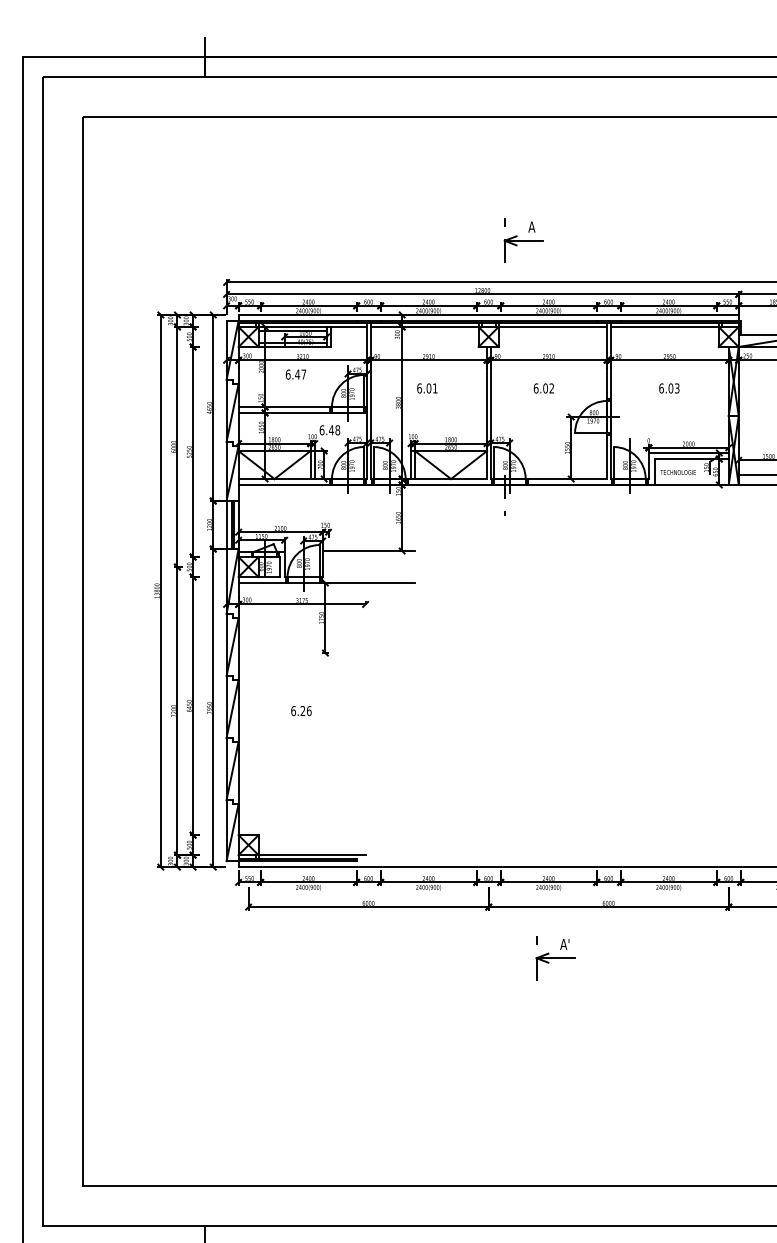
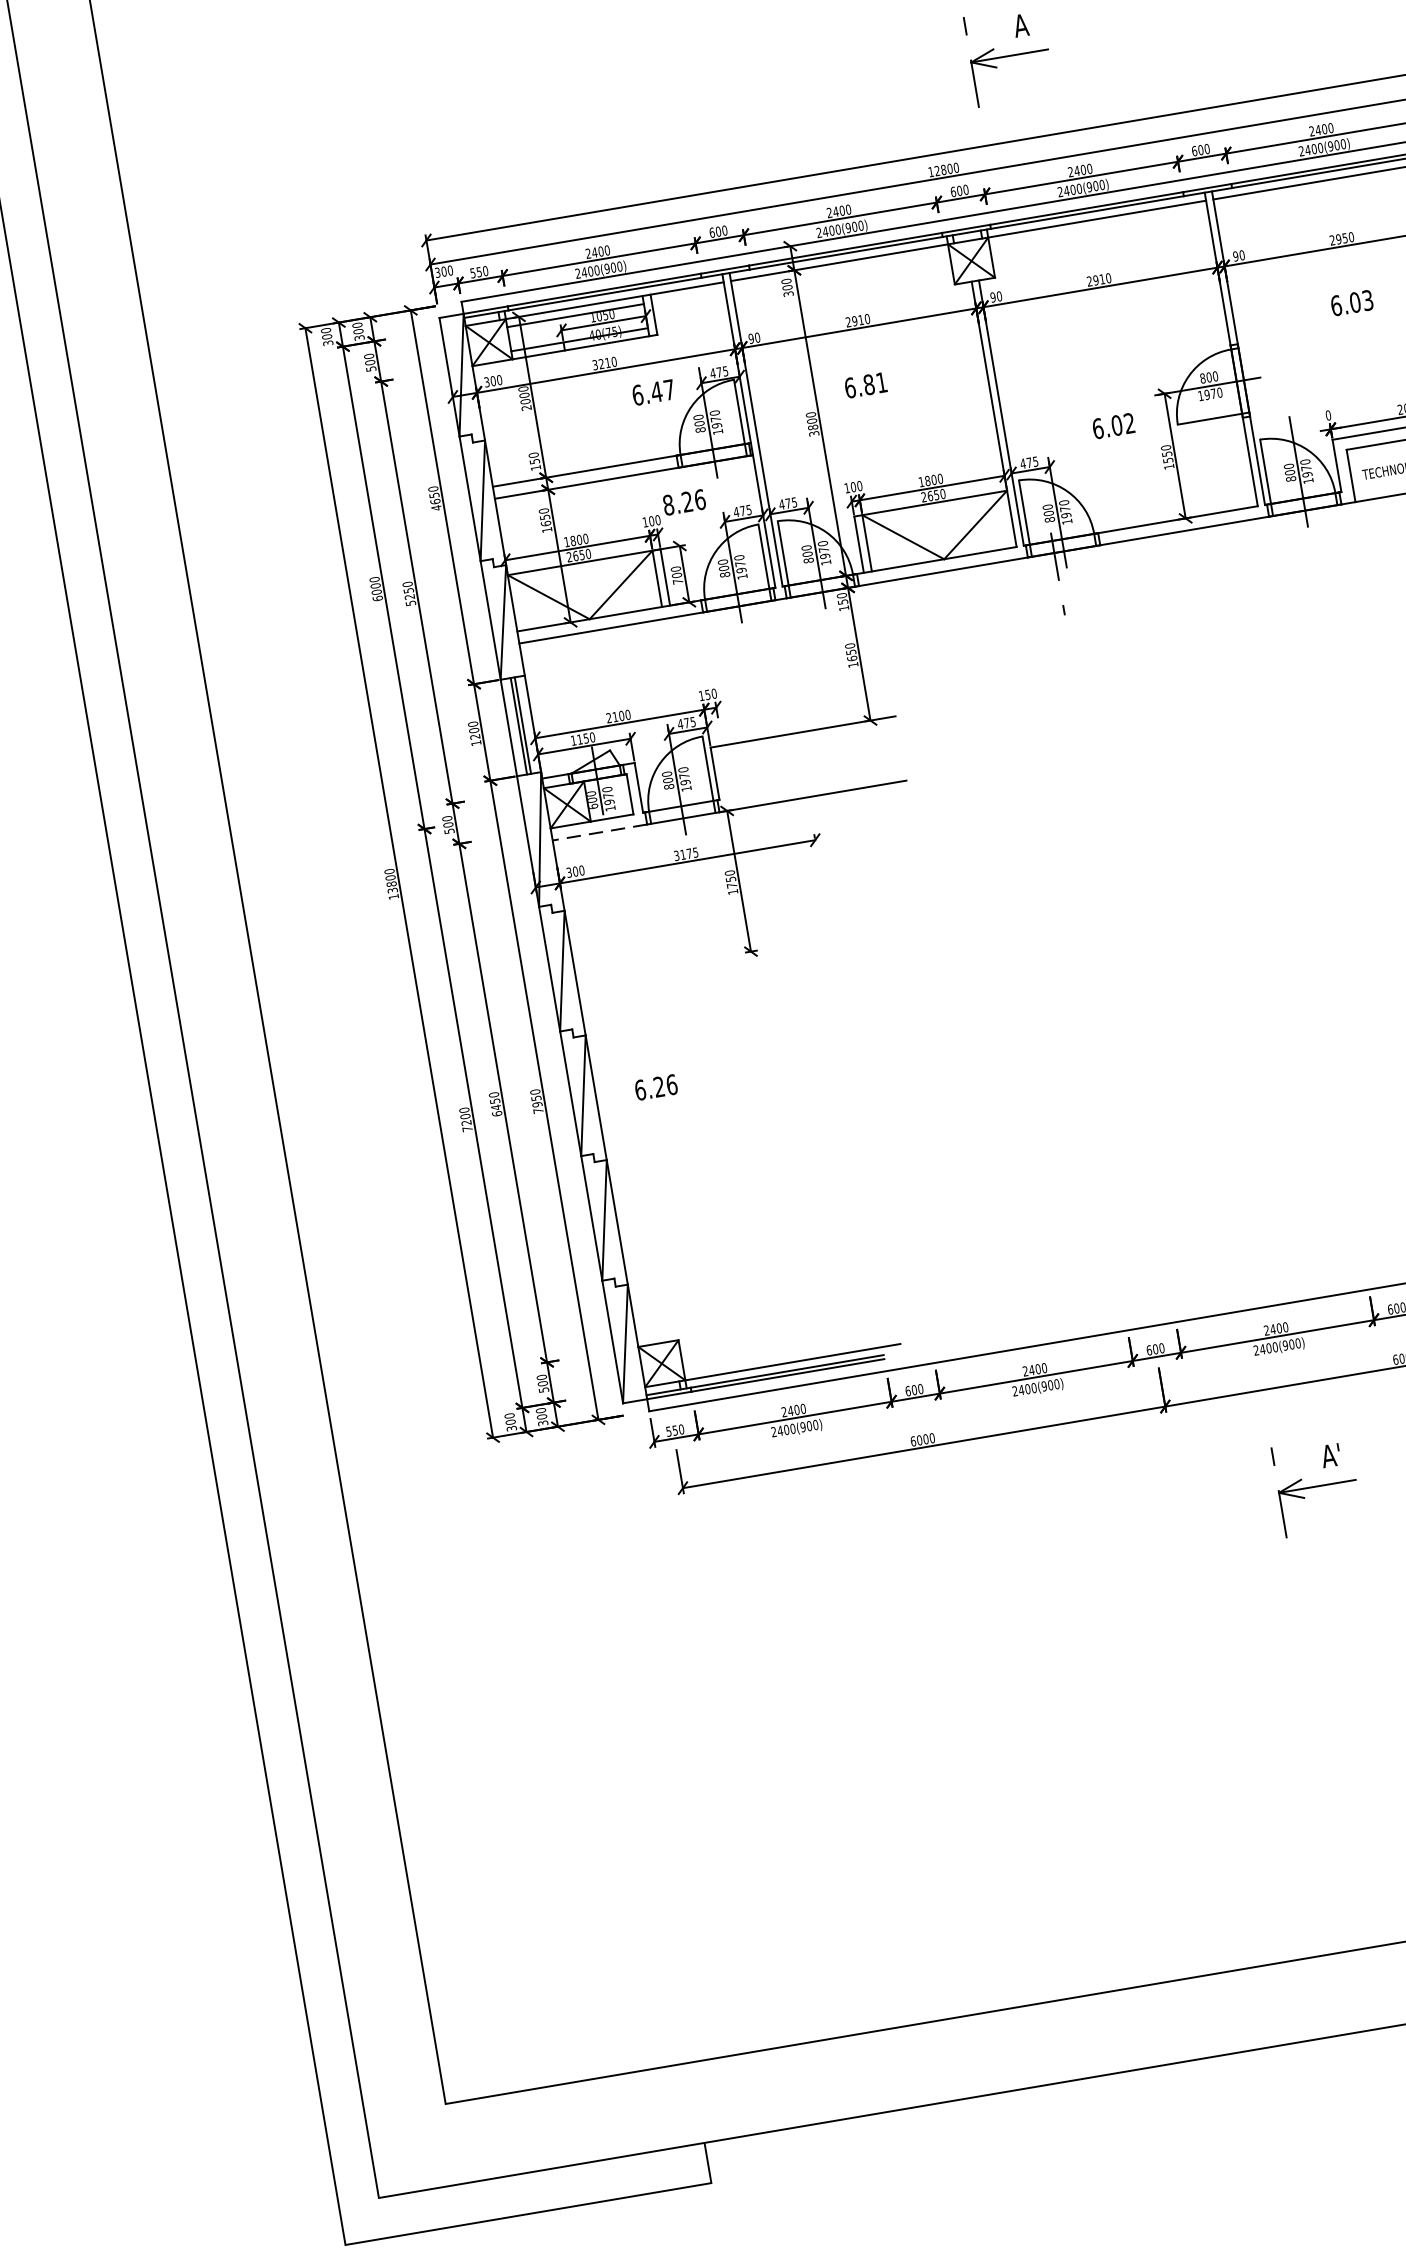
text: (295, 374) -> (652, 392), moved
text: (428, 388) -> (868, 385), 6.01 -> 6.81
text: (543, 388) -> (1112, 426), moved
text: (329, 430) -> (683, 503), 6.48 -> 8.26
line: (262, 583) -> (600, 833), solid -> dashed
text: (301, 711) -> (656, 1088), moved

